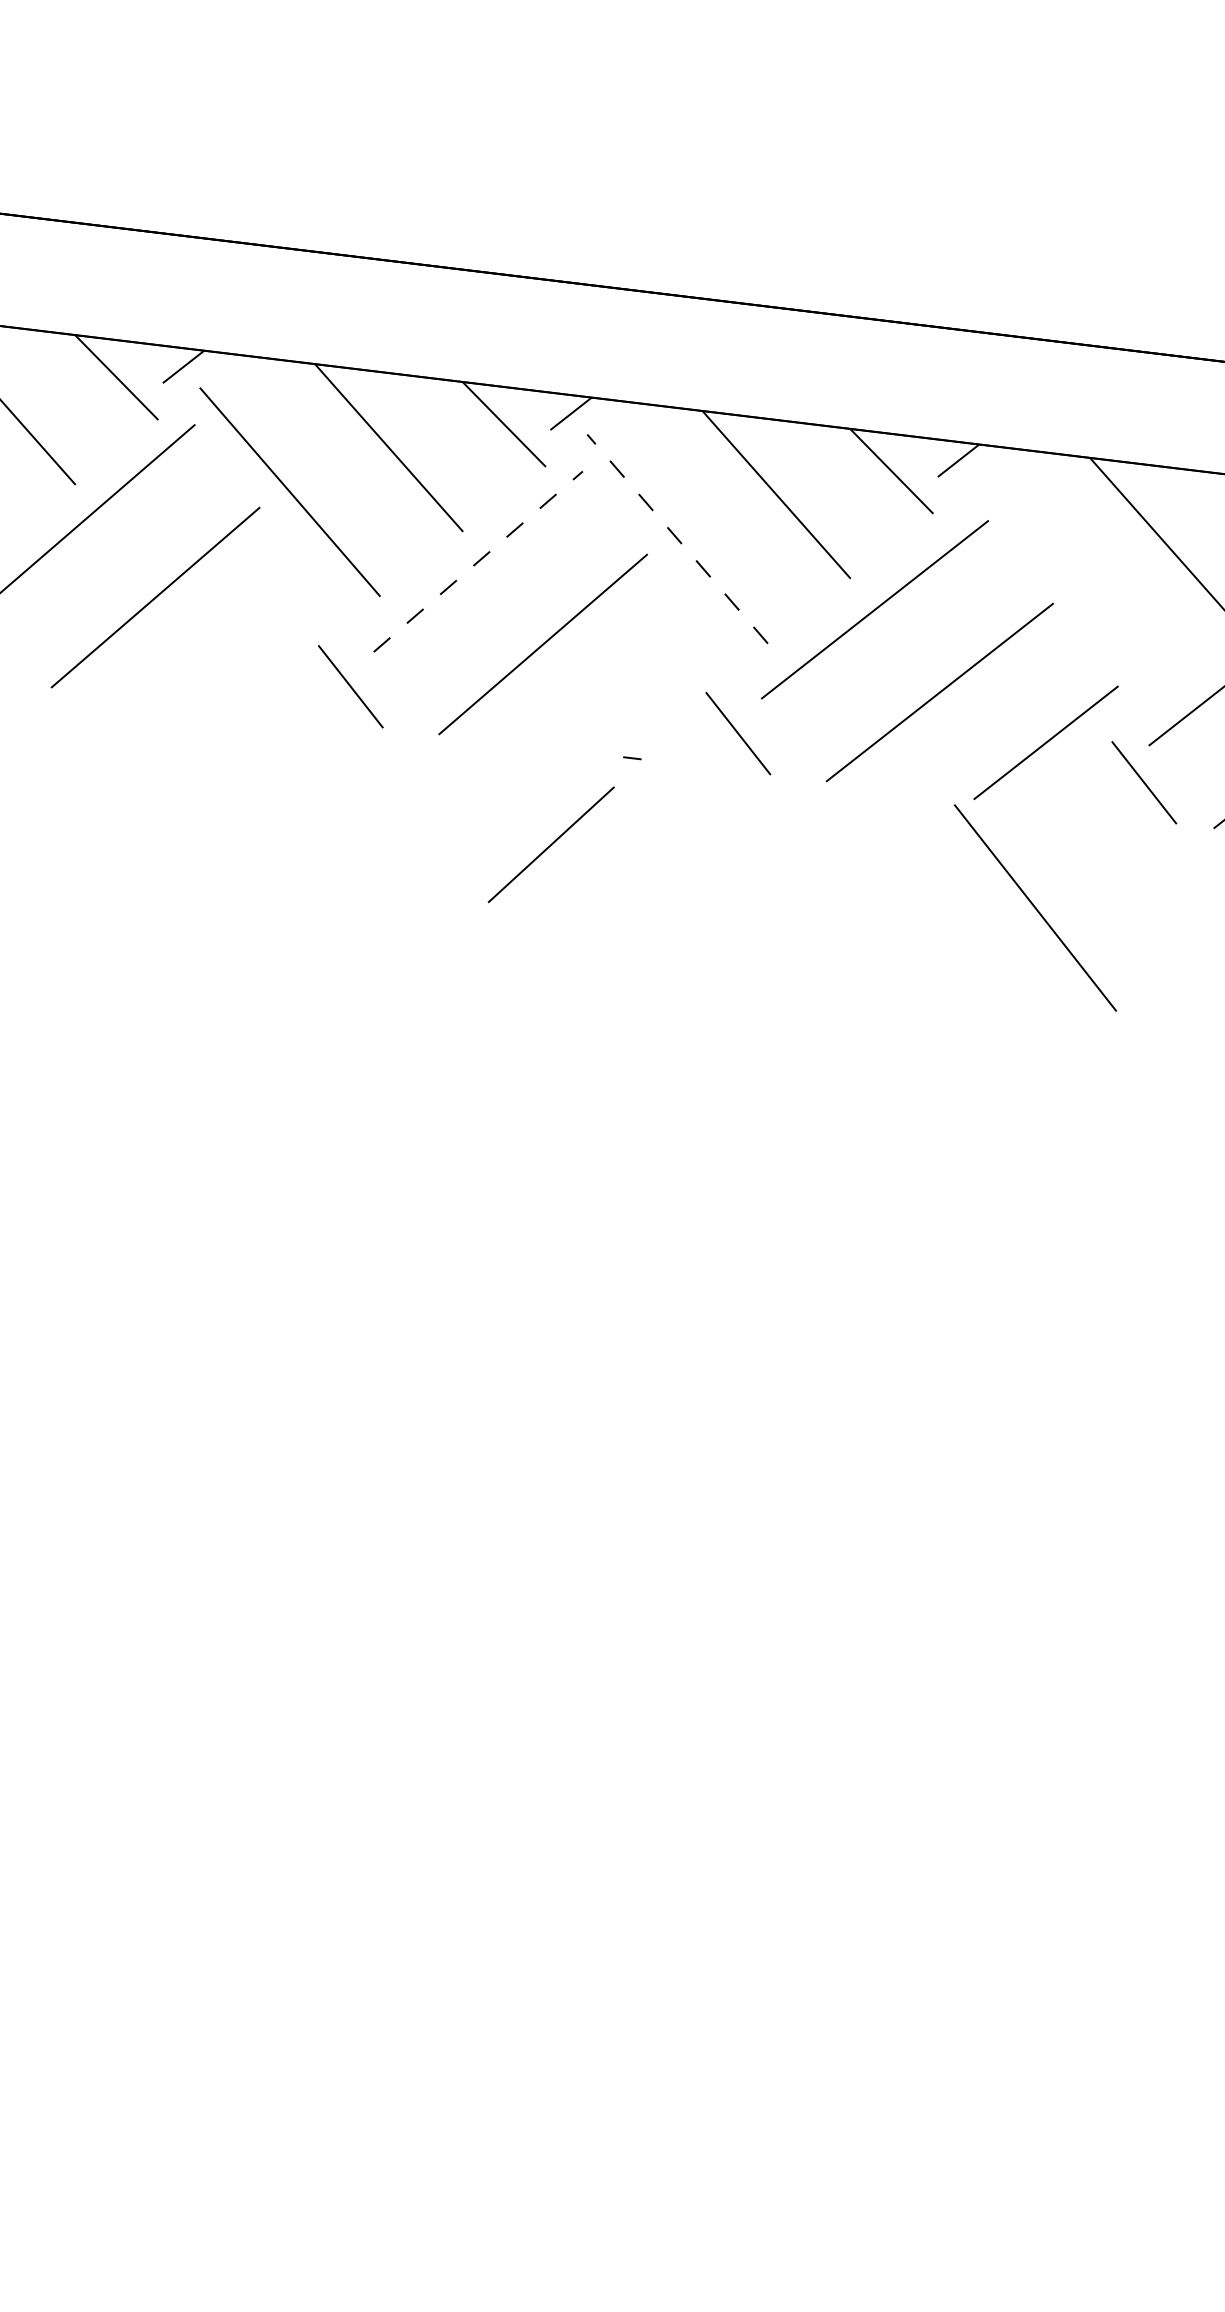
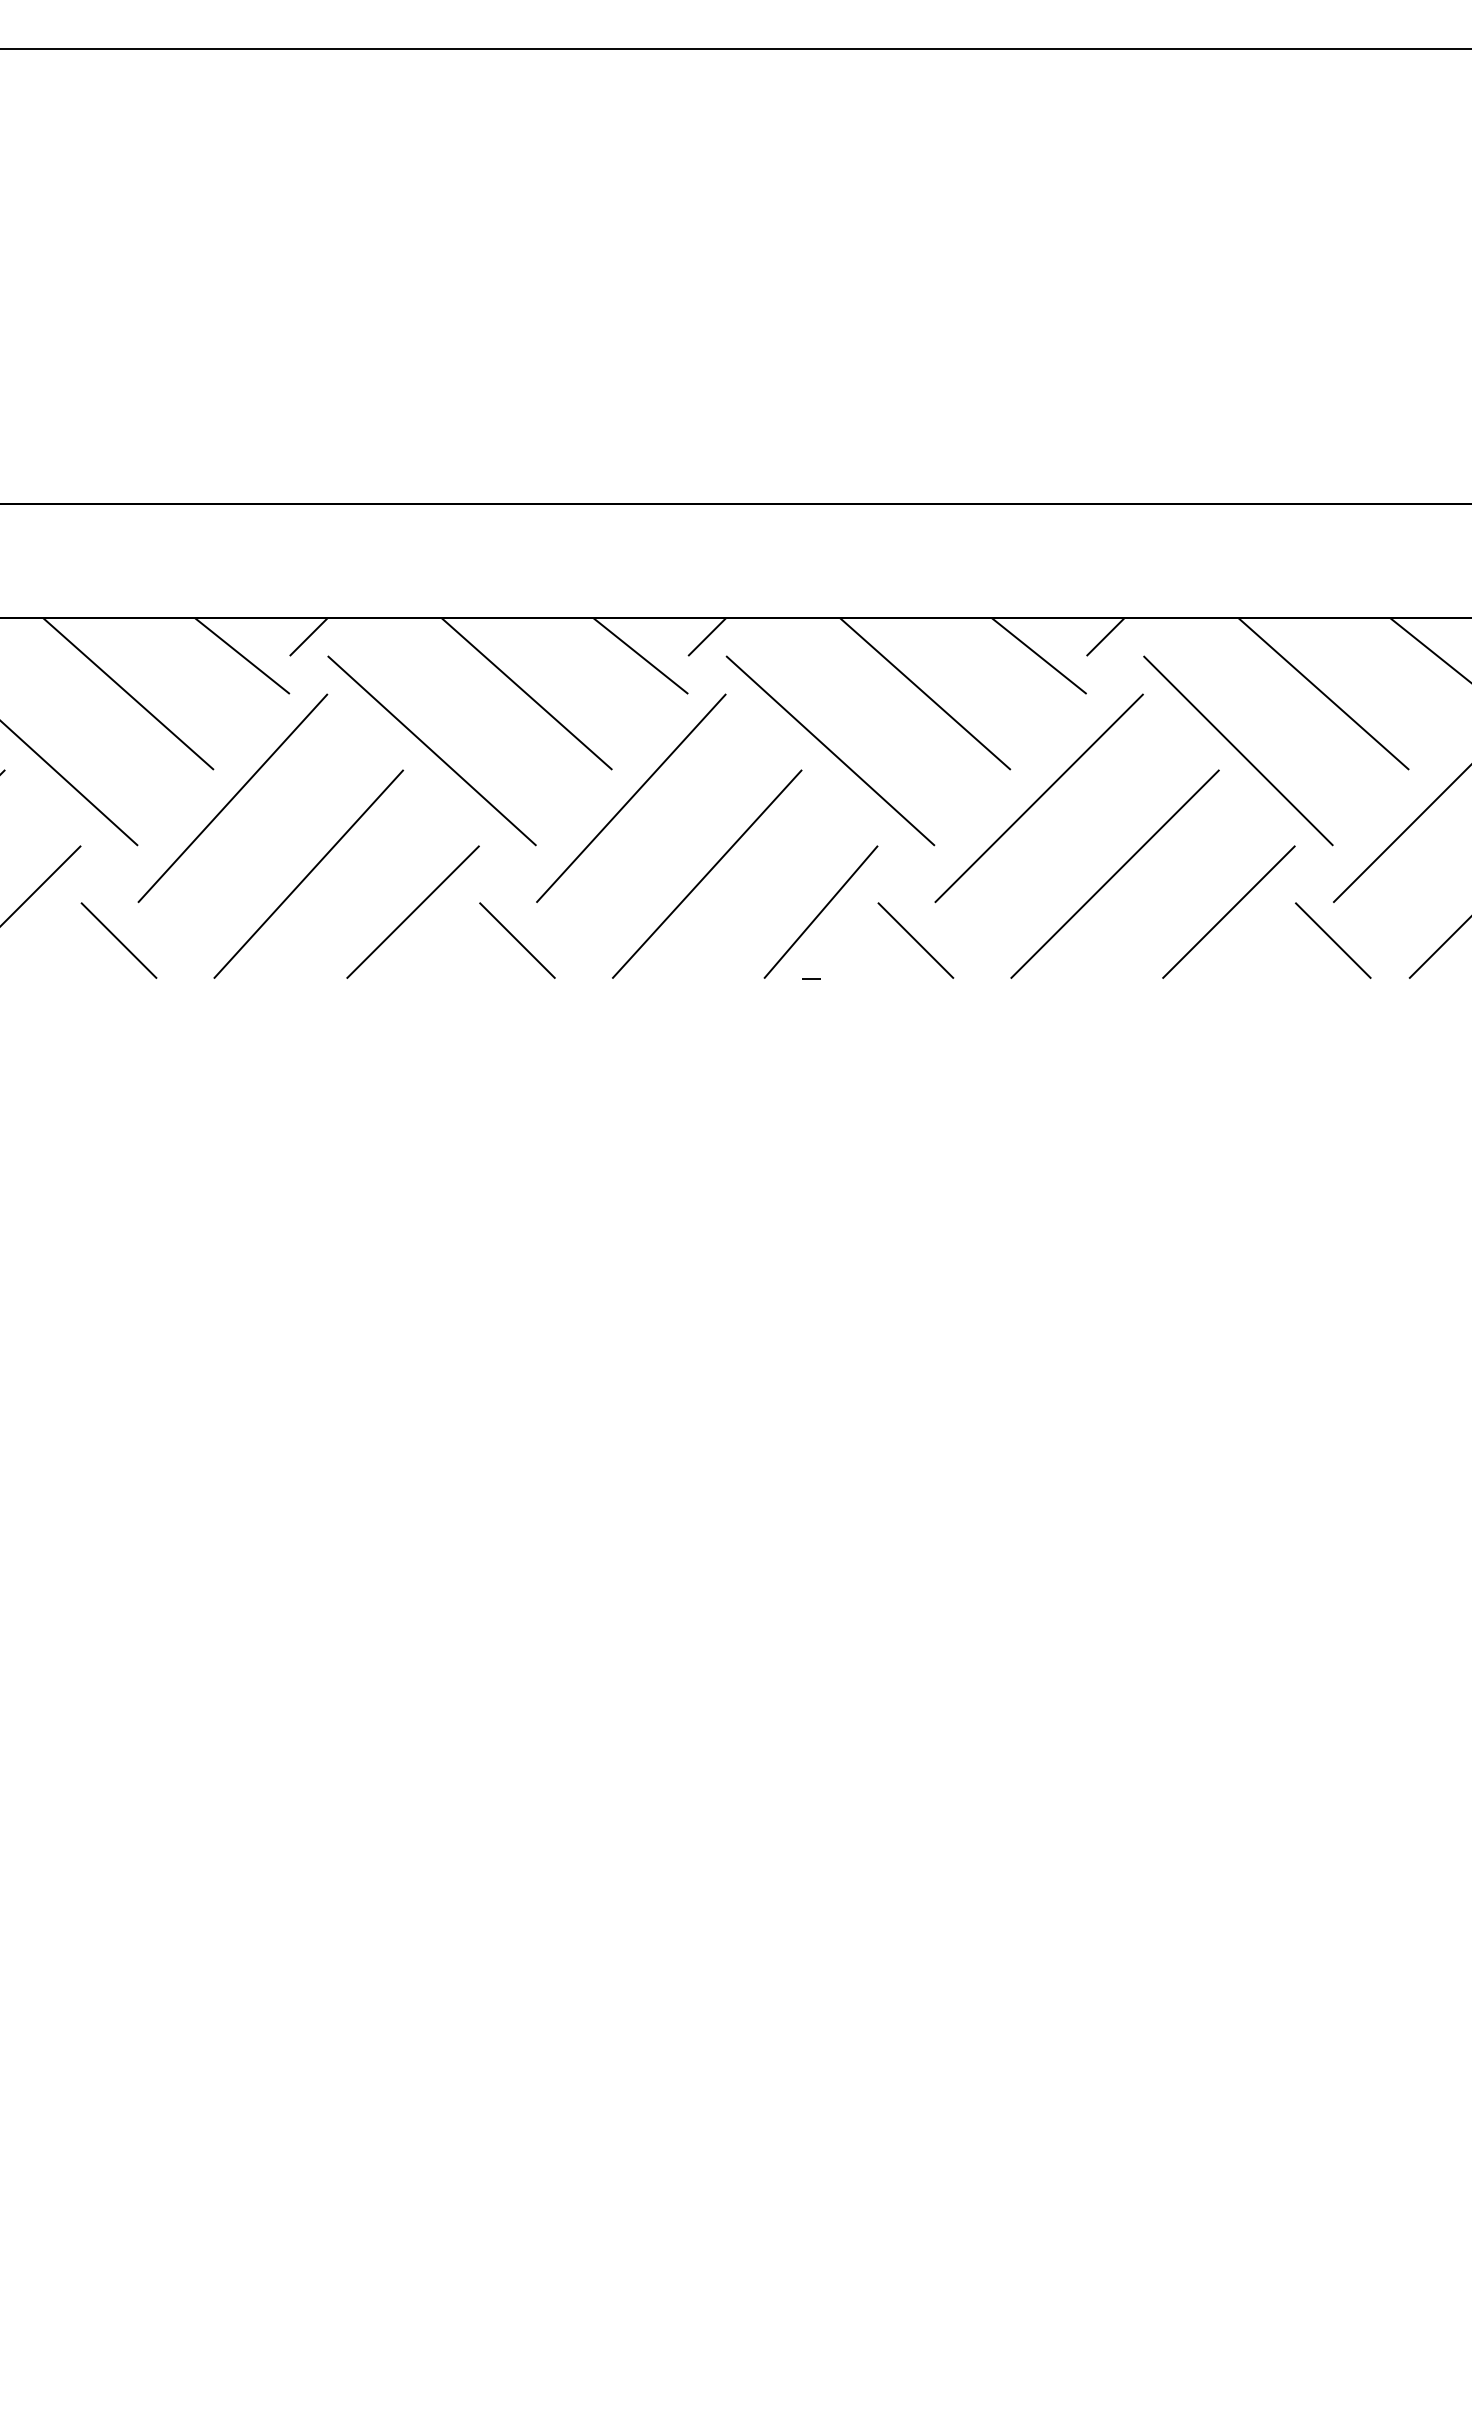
line: (677, 538) -> (830, 750), dashed -> solid
line: (478, 560) -> (631, 797), dashed -> solid
line: (252, 646) -> (412, 911), added
line: (550, 844) -> (820, 911), moved
line: (1035, 907) -> (1238, 750), moved

